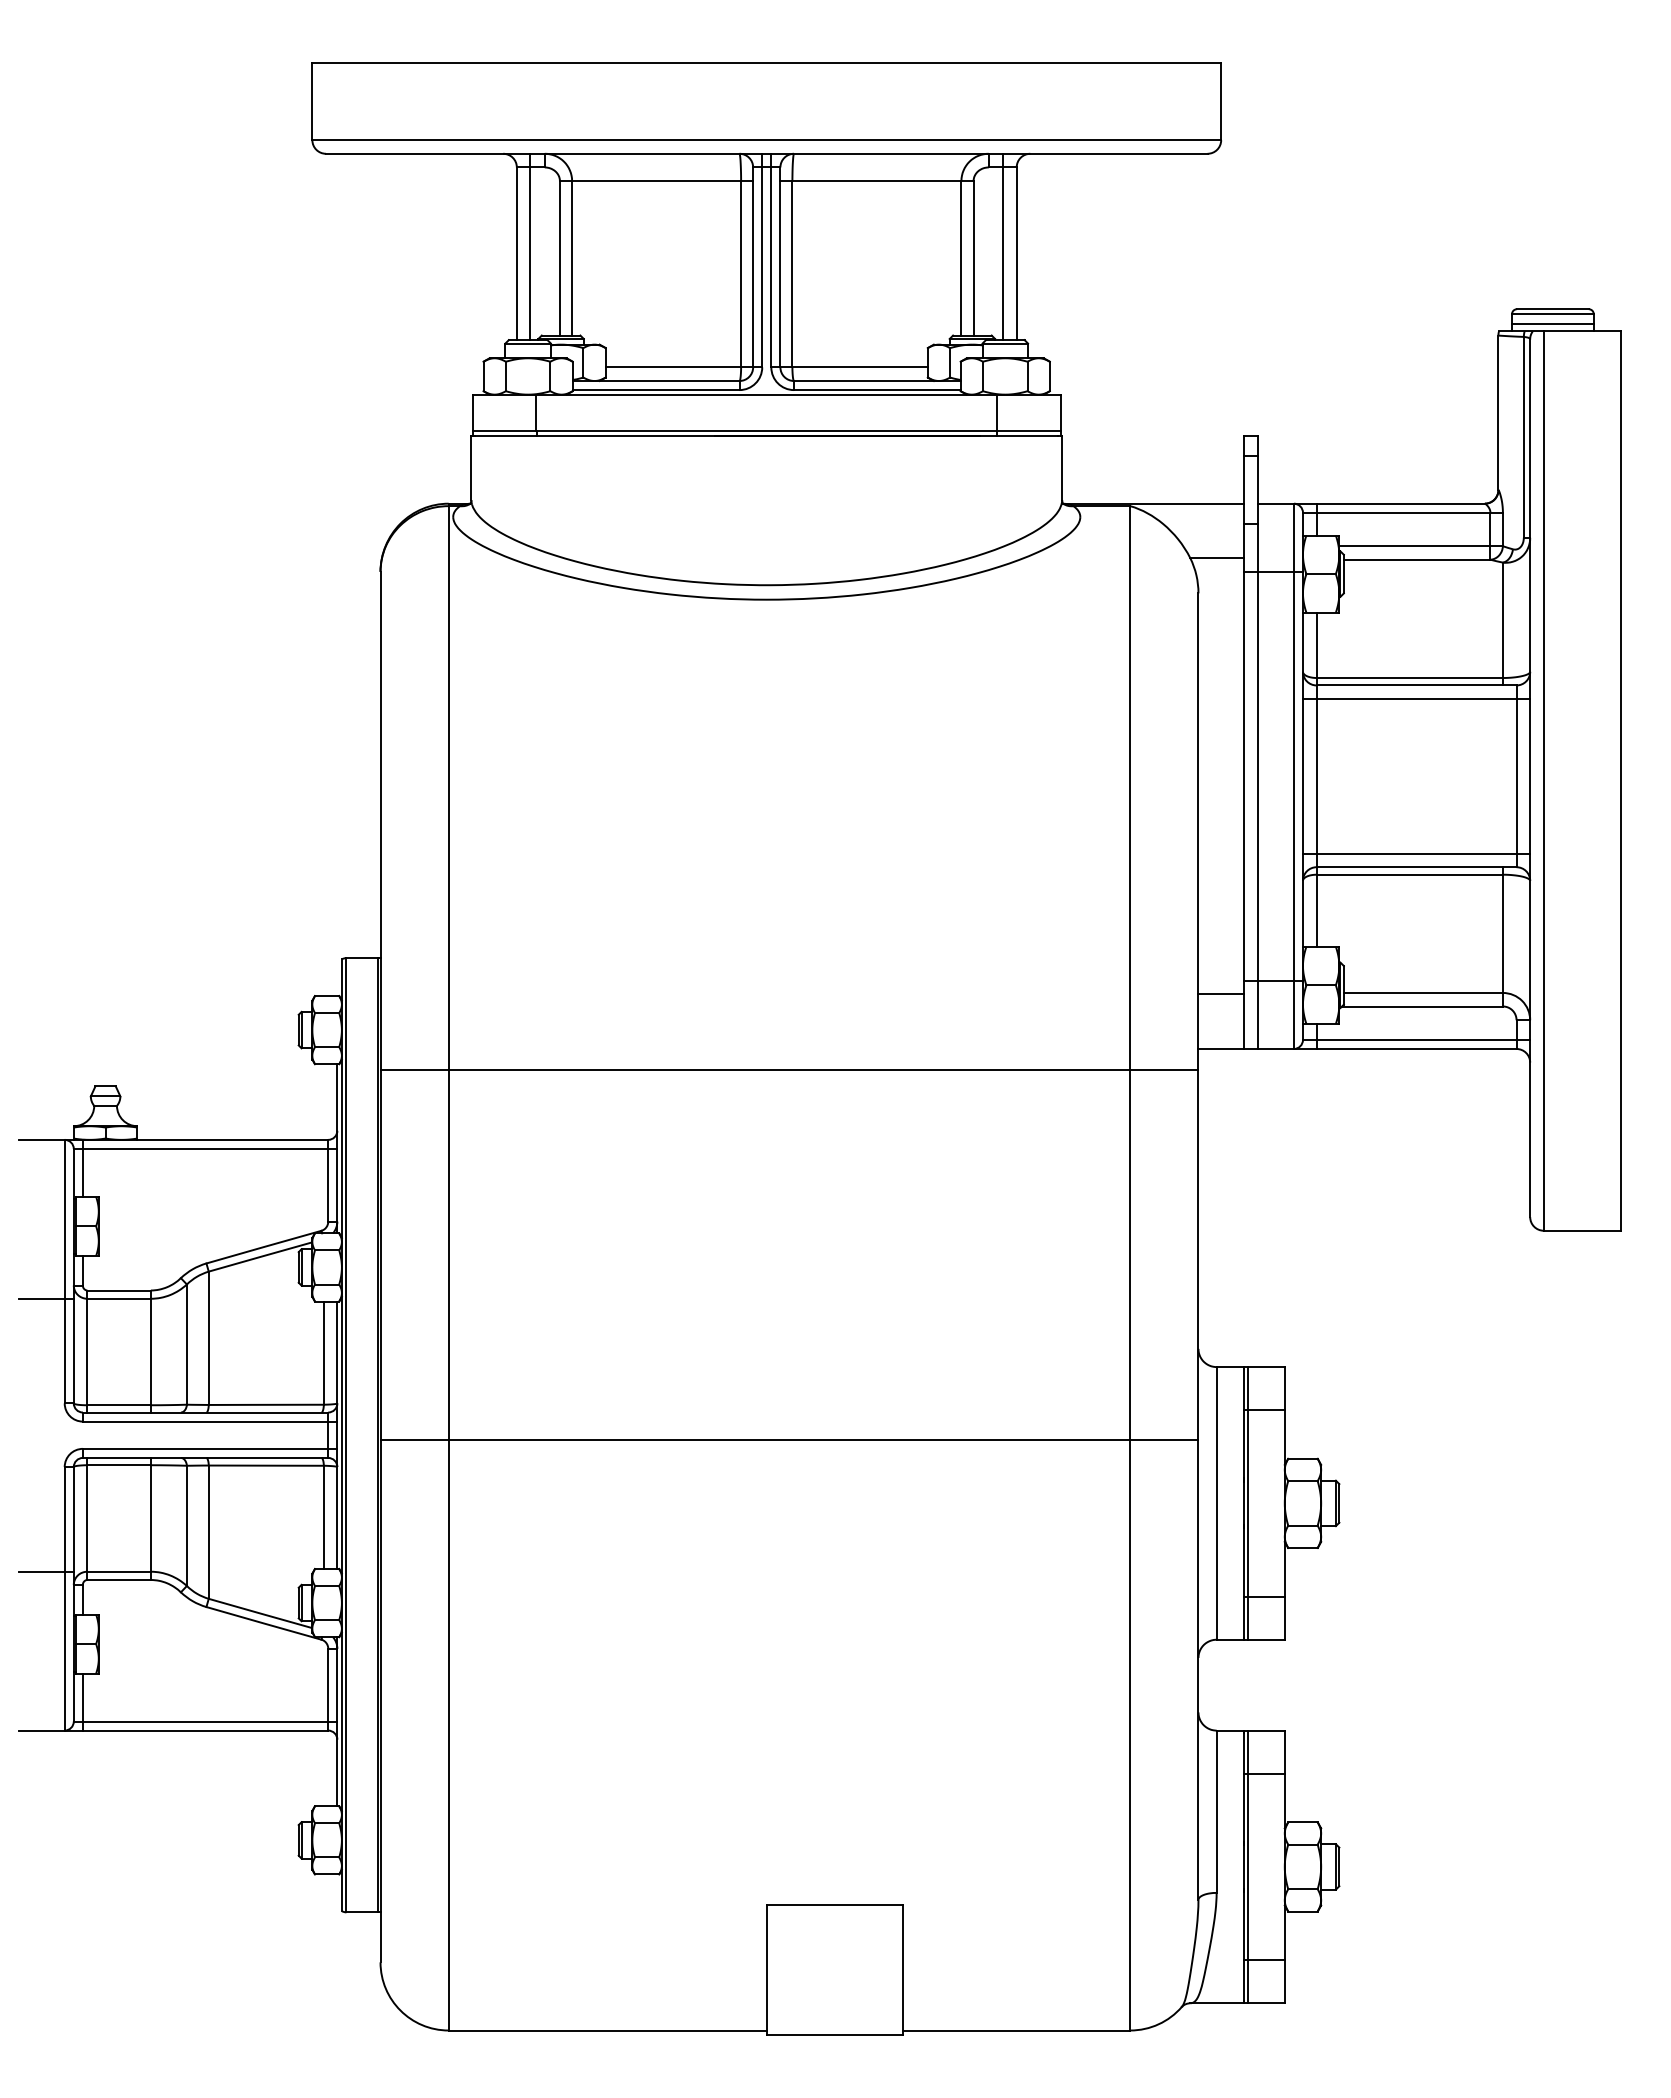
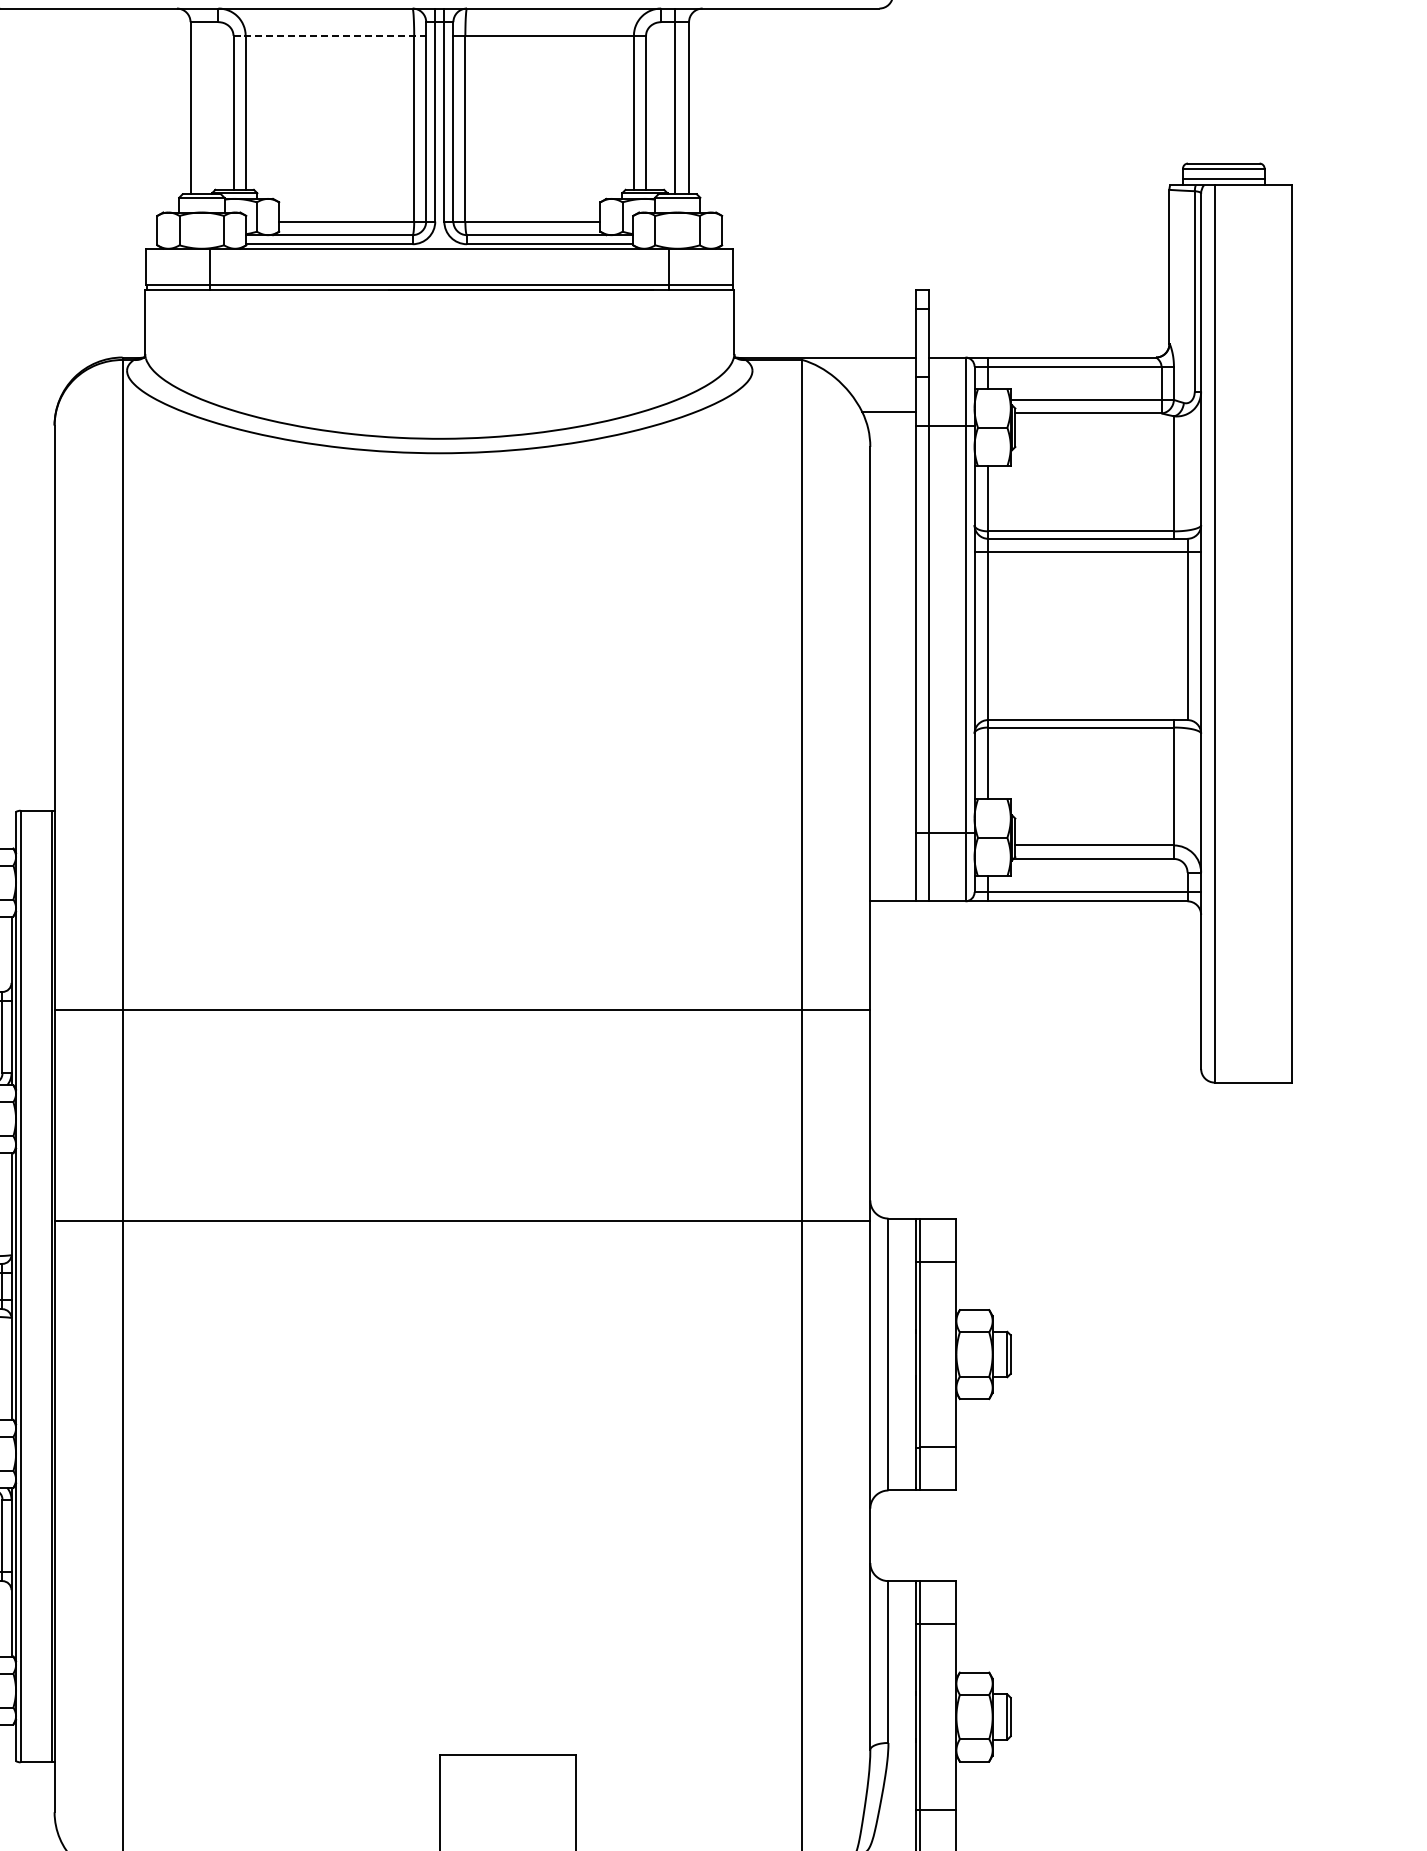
line: (656, 181) -> (329, 36), solid -> dashed
line: (530, 246) -> (204, 101), removed
line: (1416, 853) -> (1087, 706), removed
line: (1220, 994) -> (892, 847), removed
line: (789, 1070) -> (462, 1010), moved
line: (789, 1439) -> (462, 1220), moved

